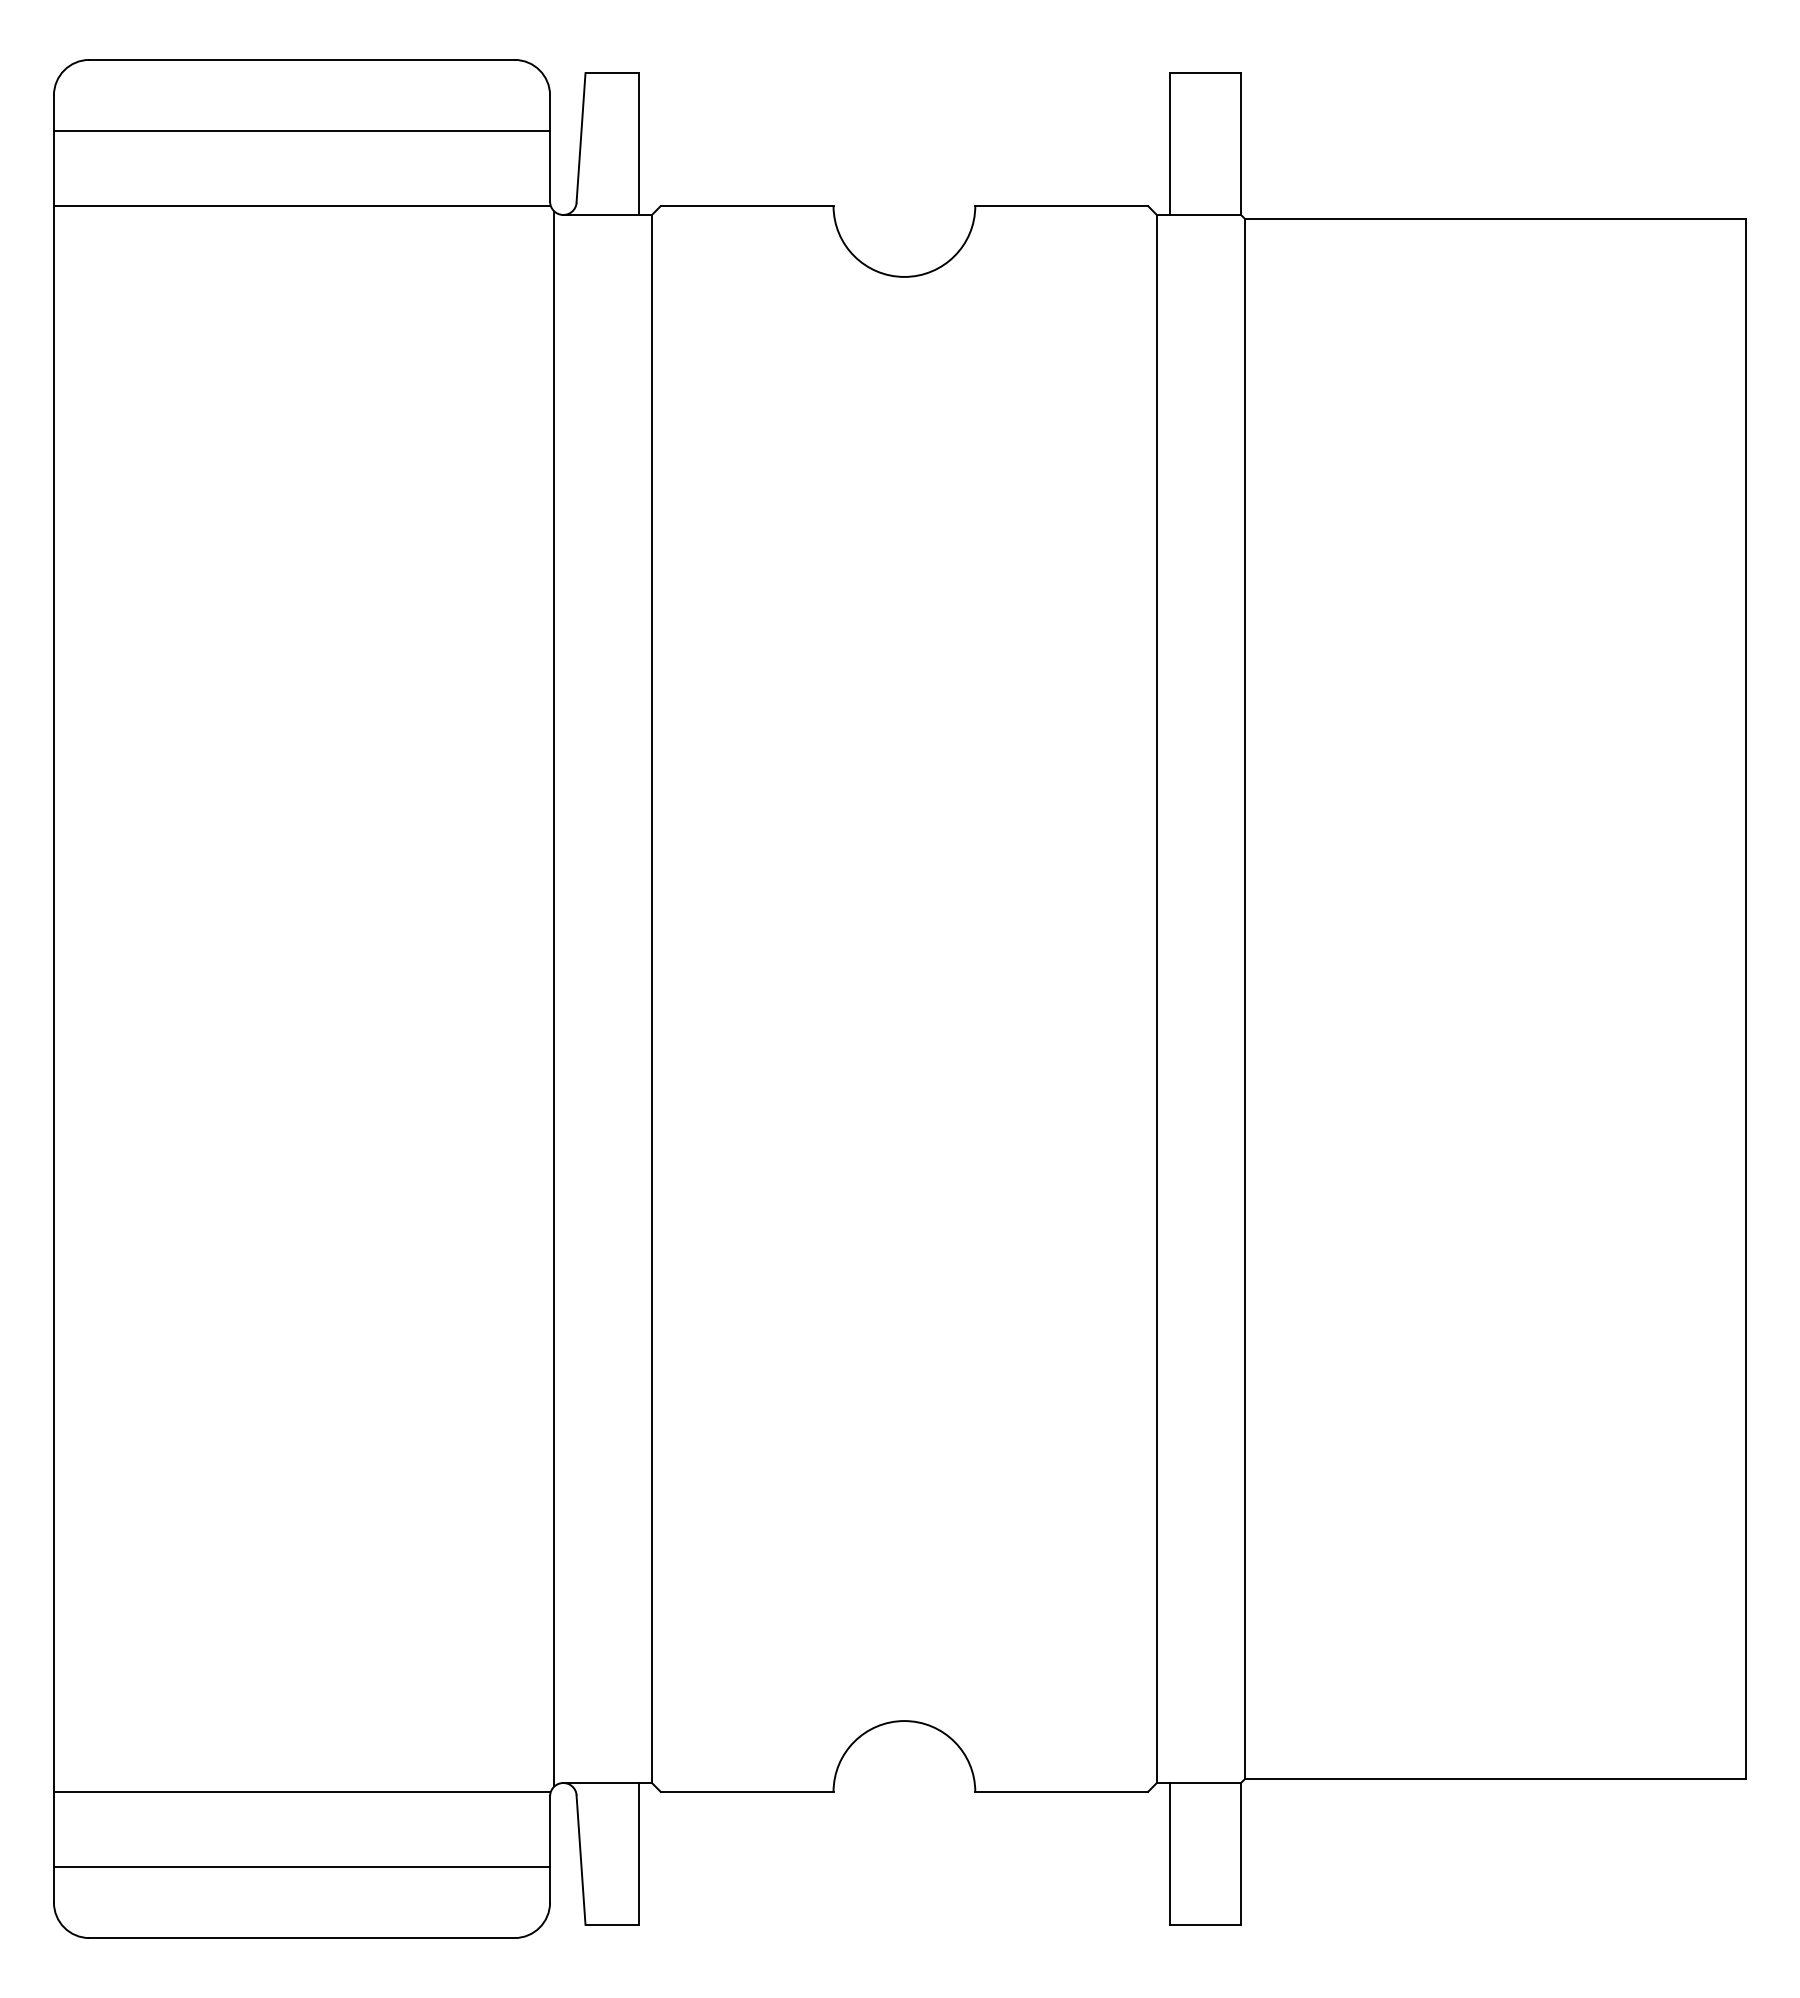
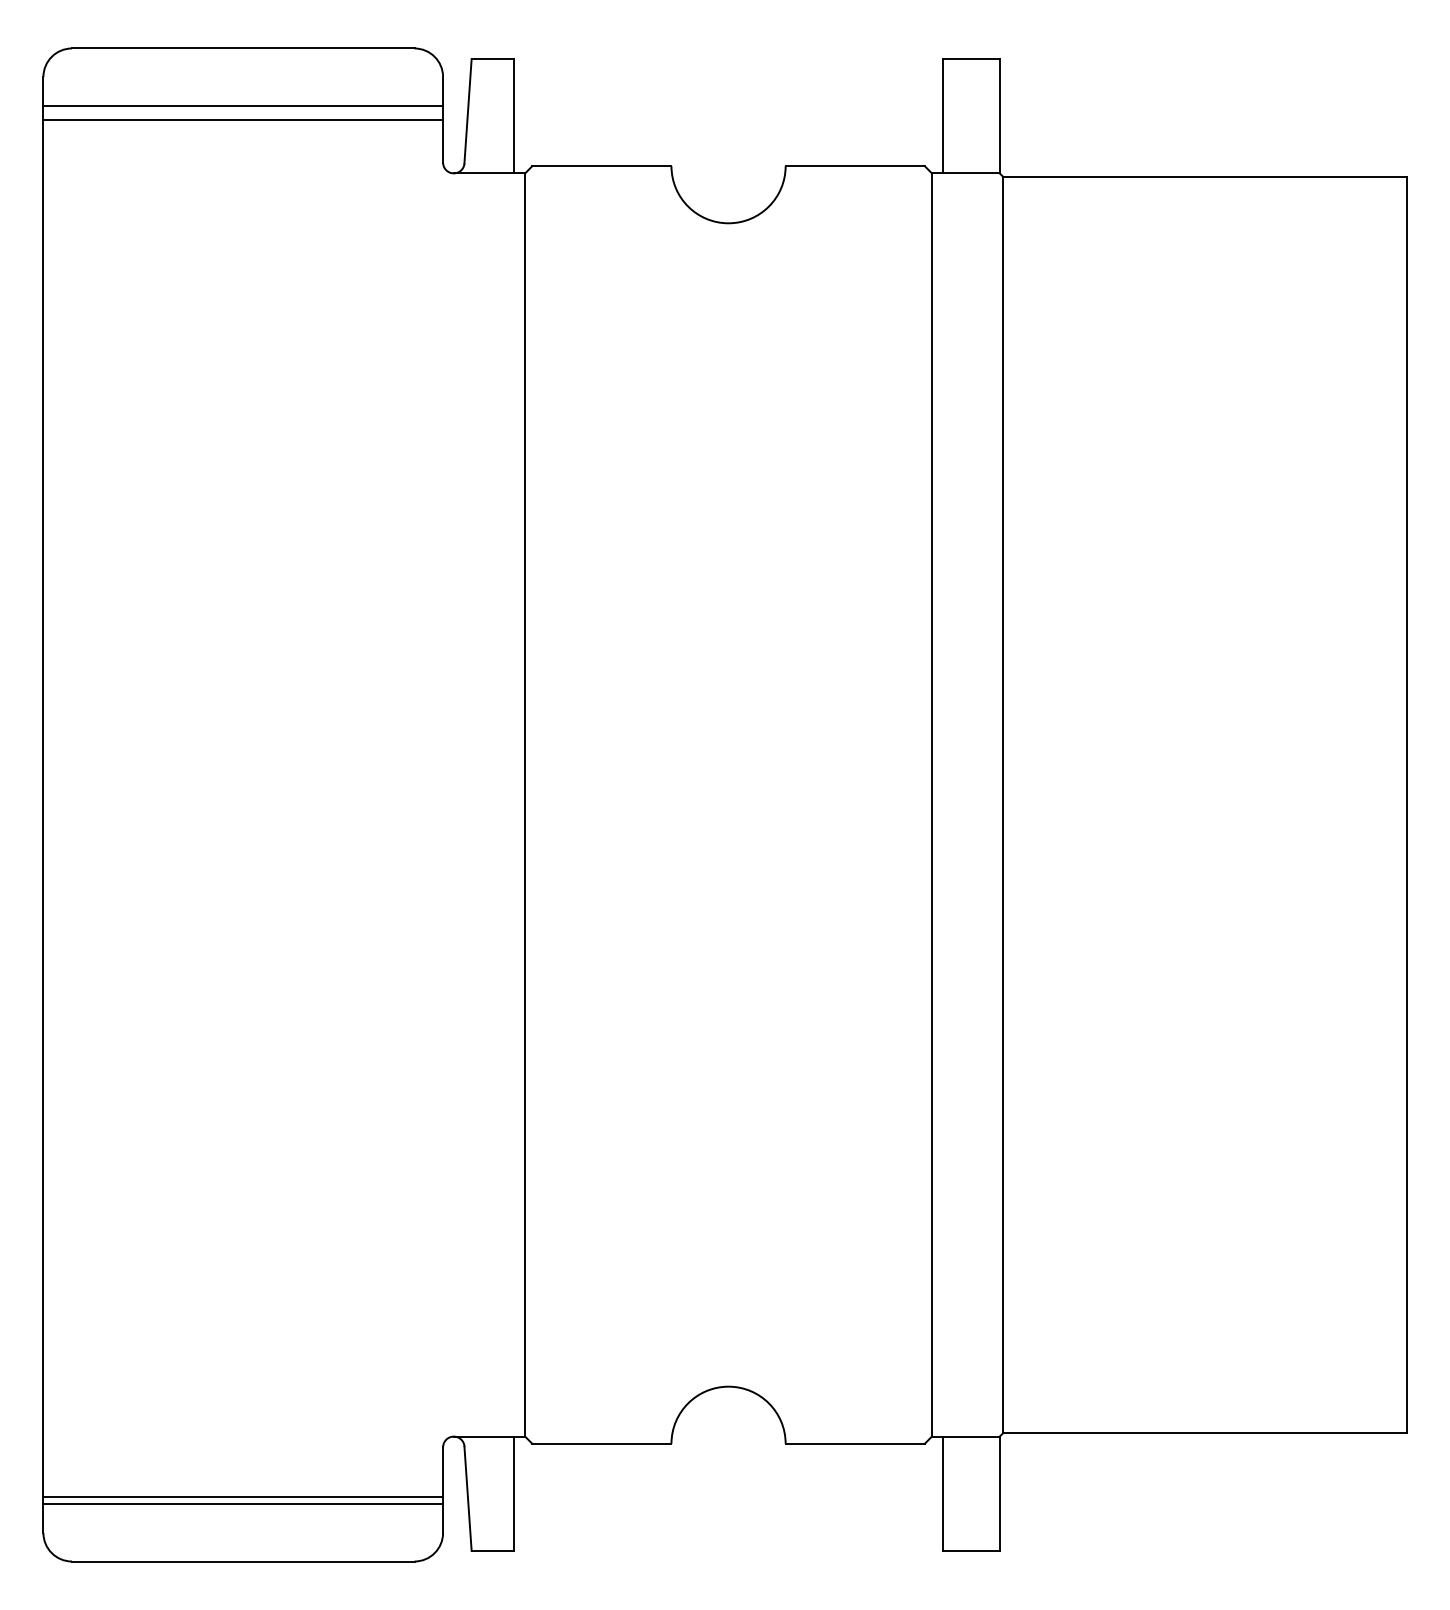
line: (301, 206) -> (242, 120), moved
line: (554, 998) -> (446, 804), removed
line: (301, 1791) -> (242, 1496), moved

